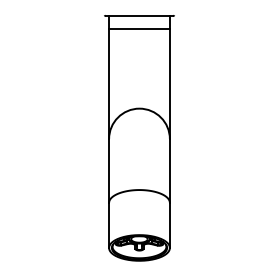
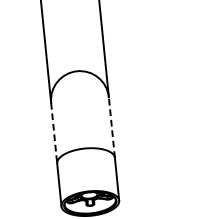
line: (109, 170) -> (54, 132), solid -> dashed
line: (169, 170) -> (111, 127), solid -> dashed

